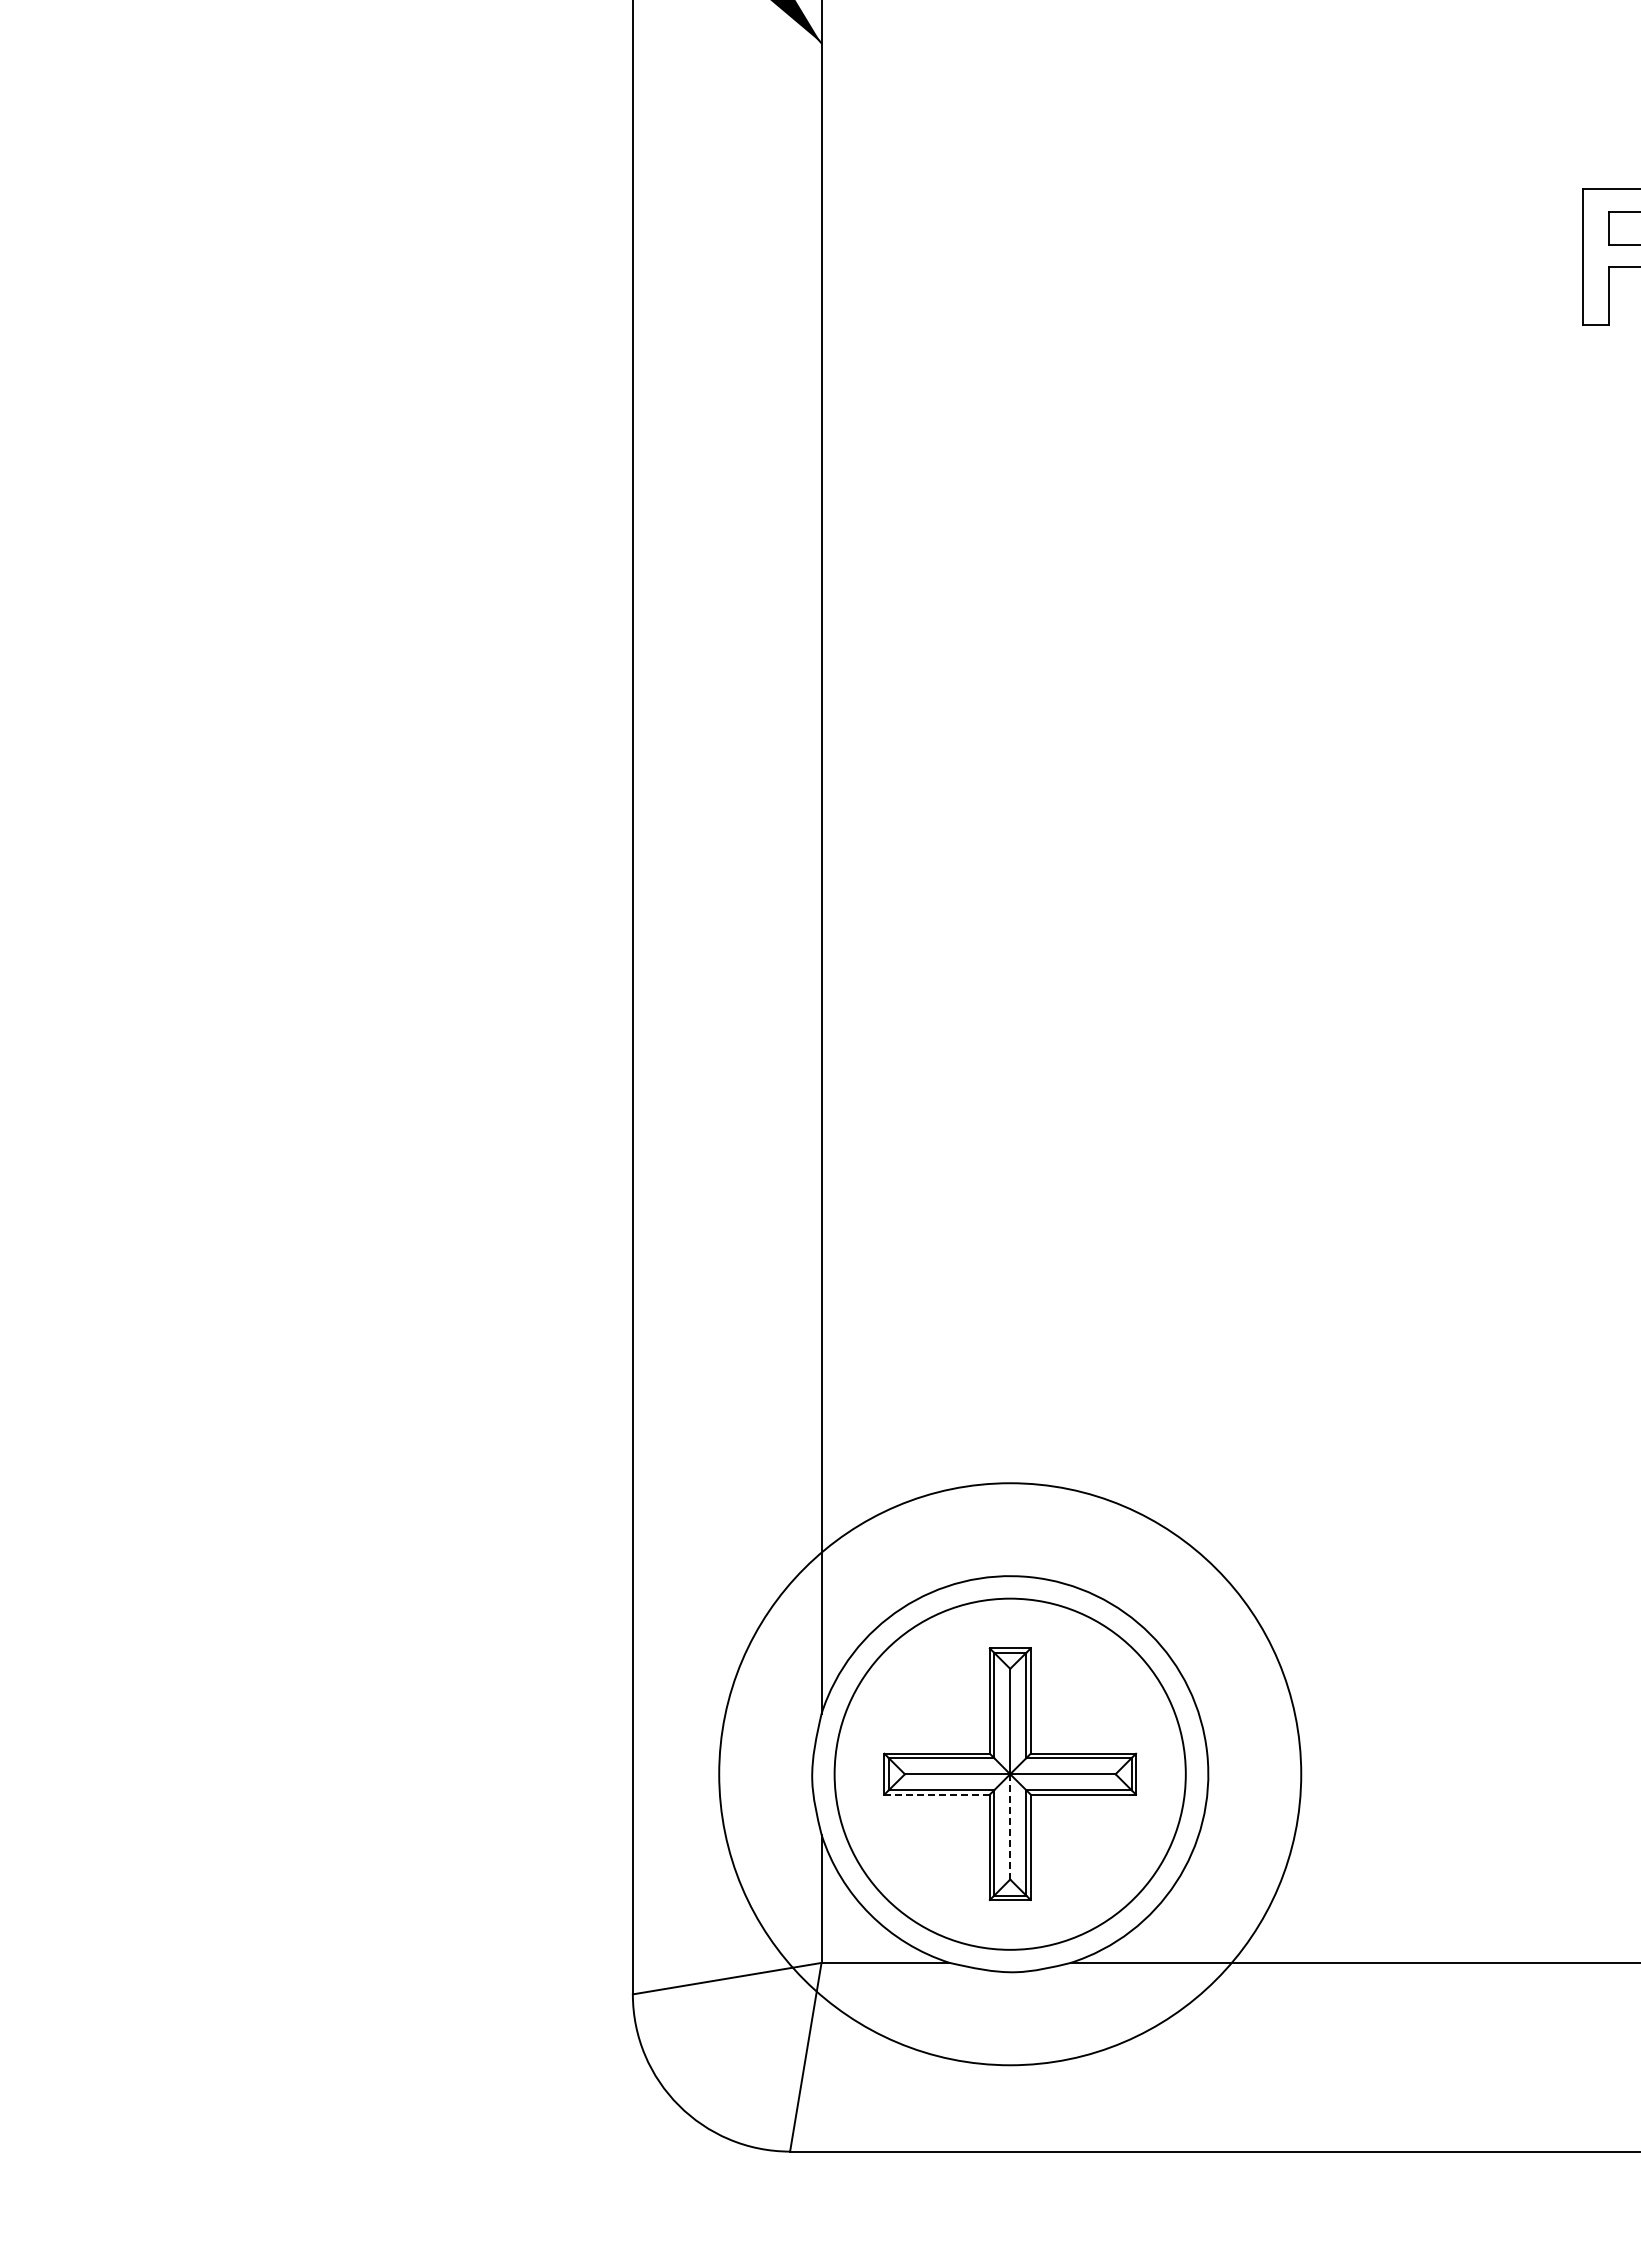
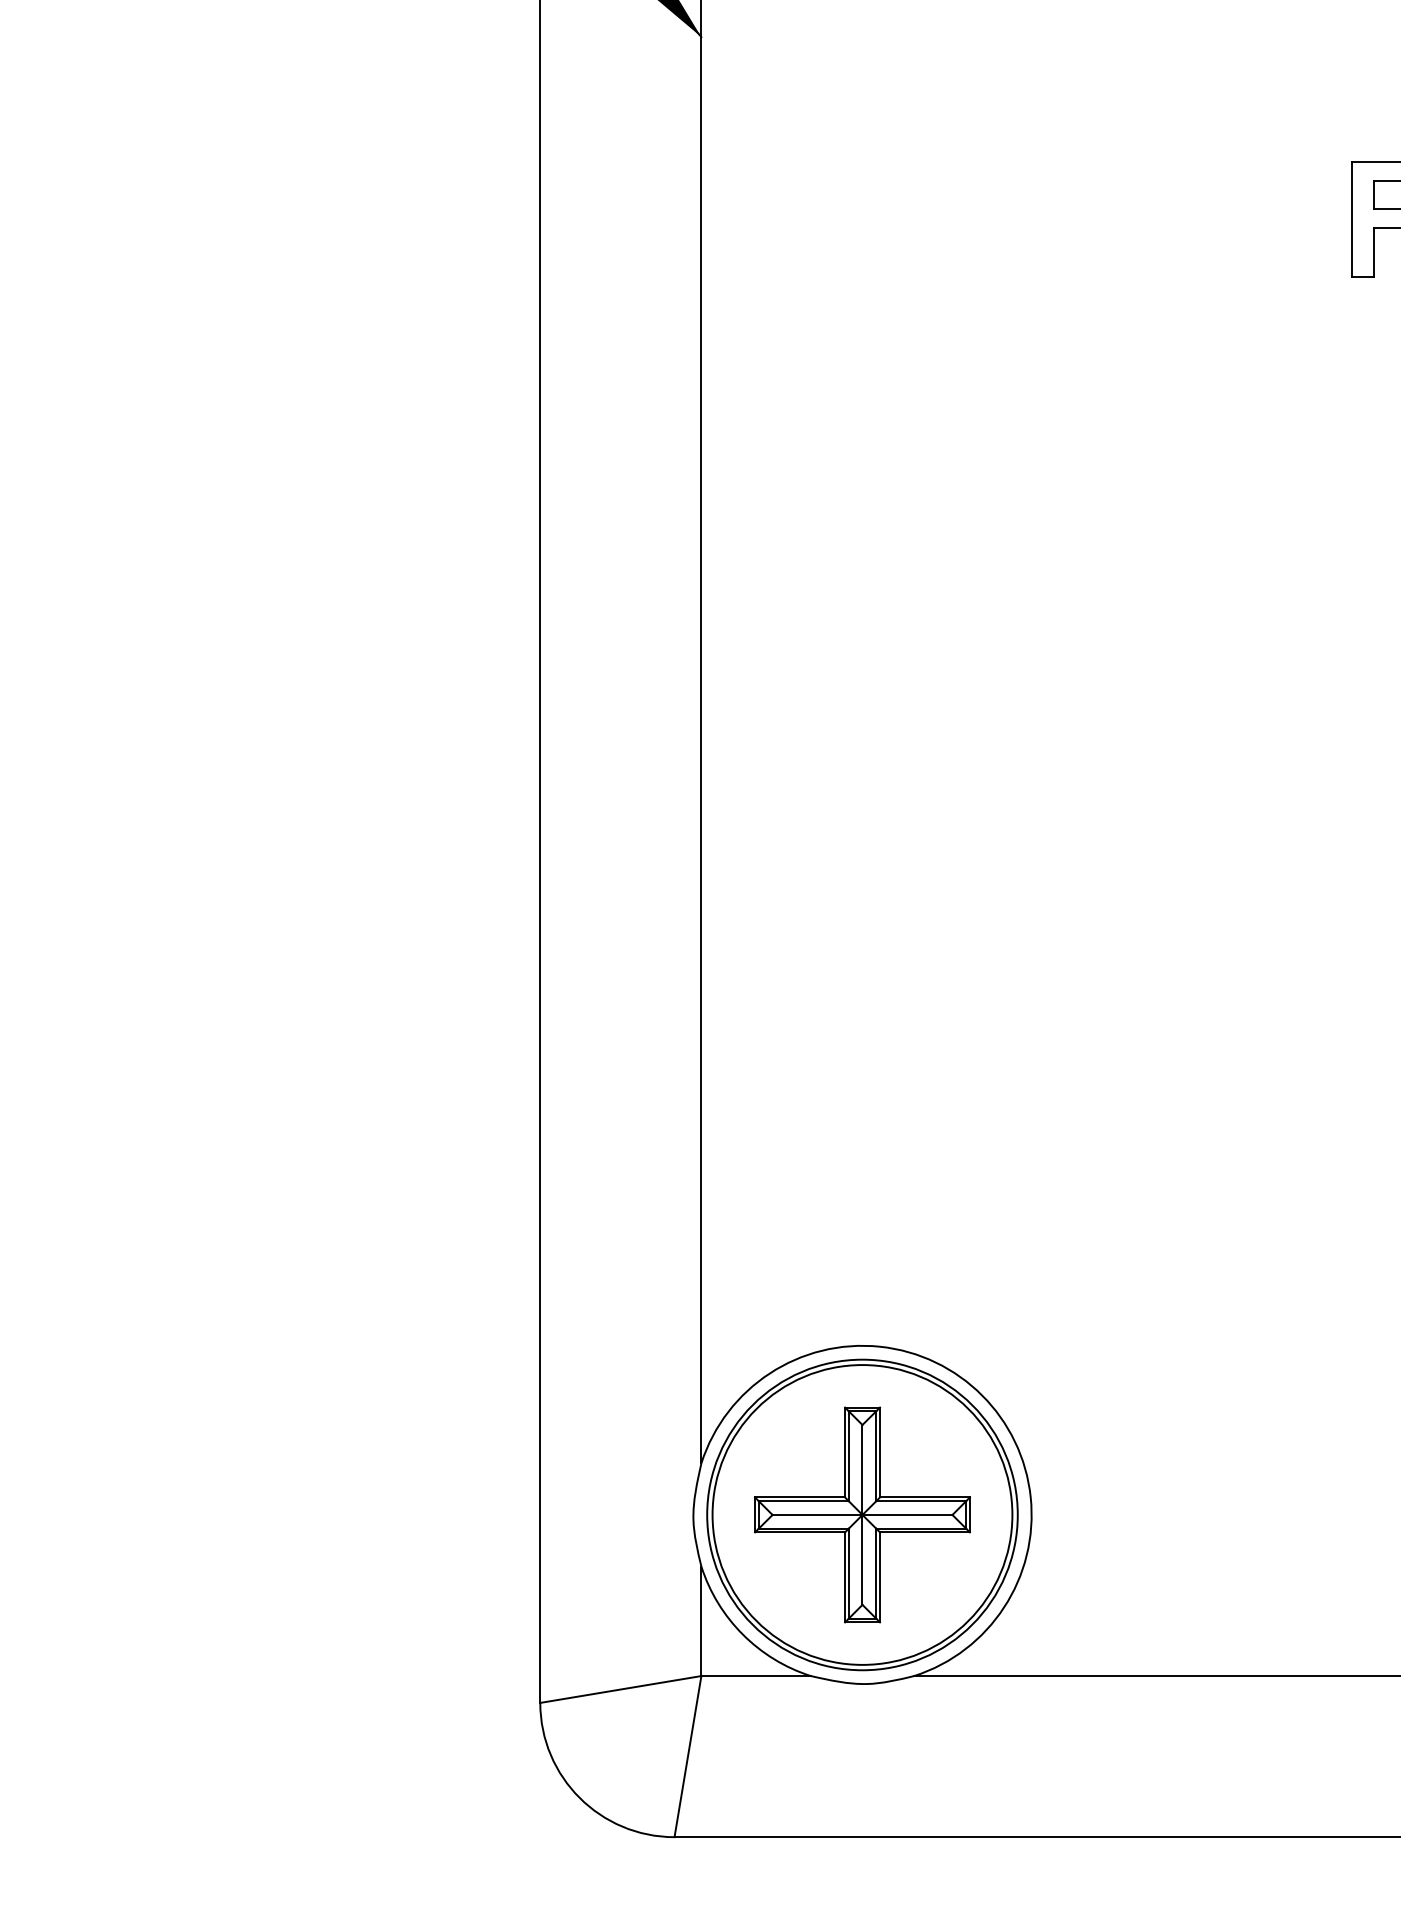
circle: (1010, 1774) -> (862, 1515), size x0.62
line: (937, 1794) -> (800, 1532), dashed -> solid
line: (1010, 1826) -> (862, 1559), dashed -> solid

